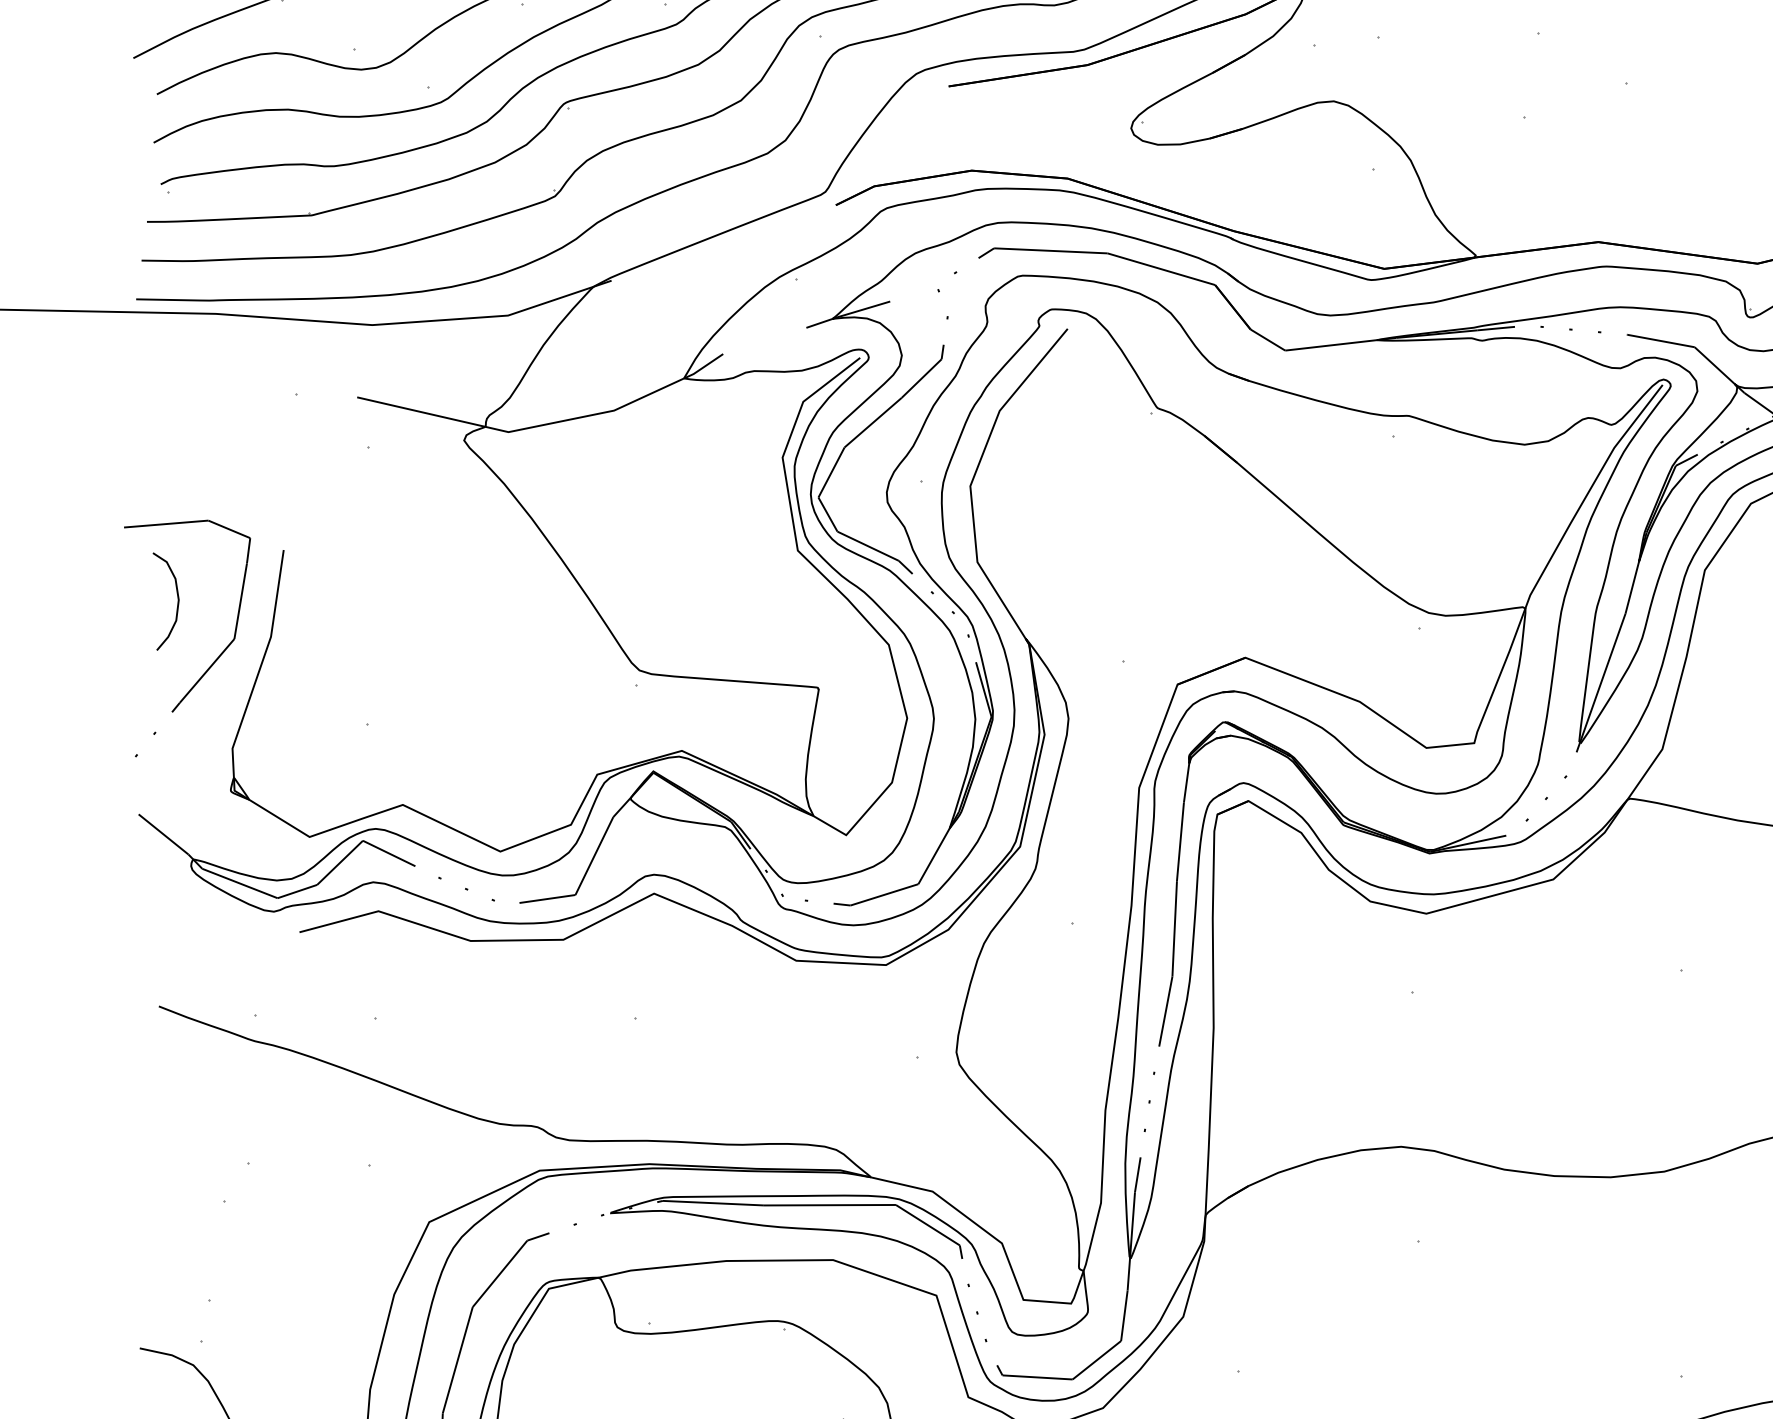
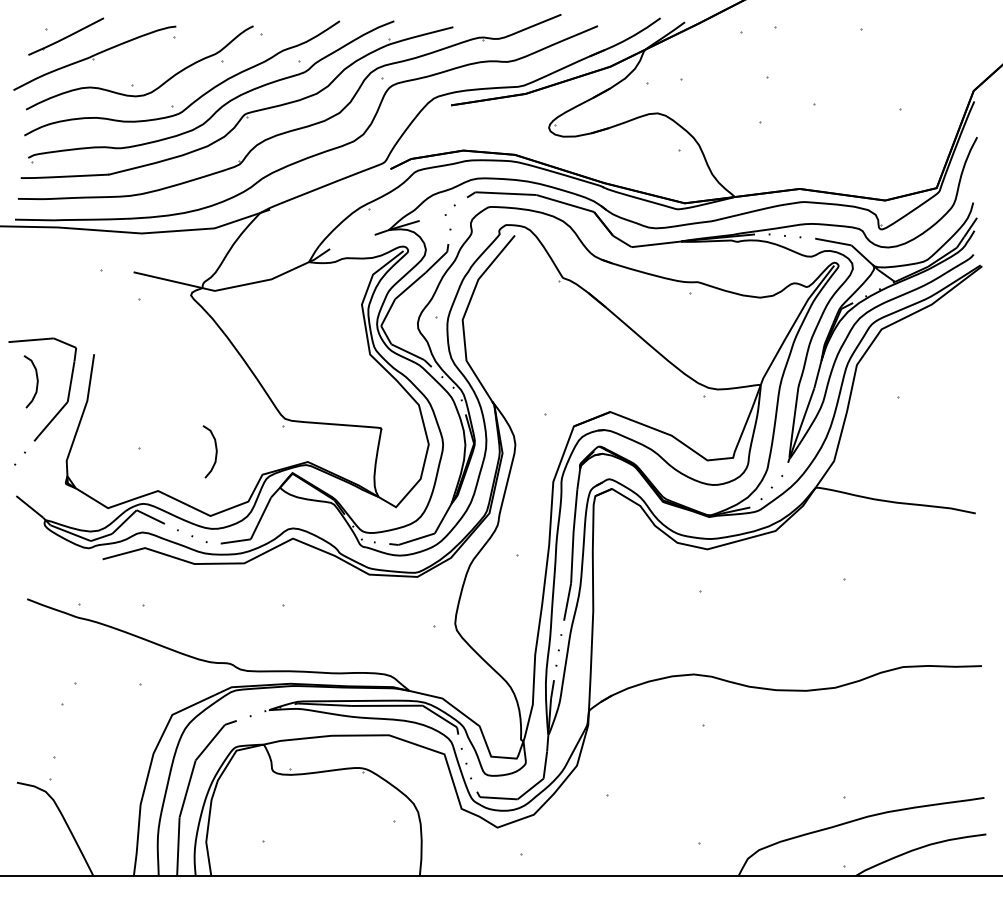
curve: (509, 731) -> (215, 451), added

